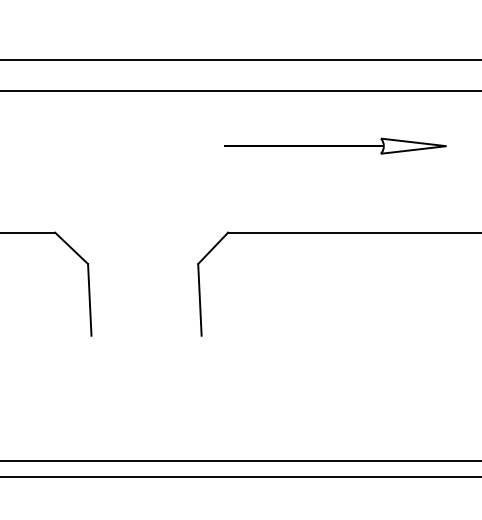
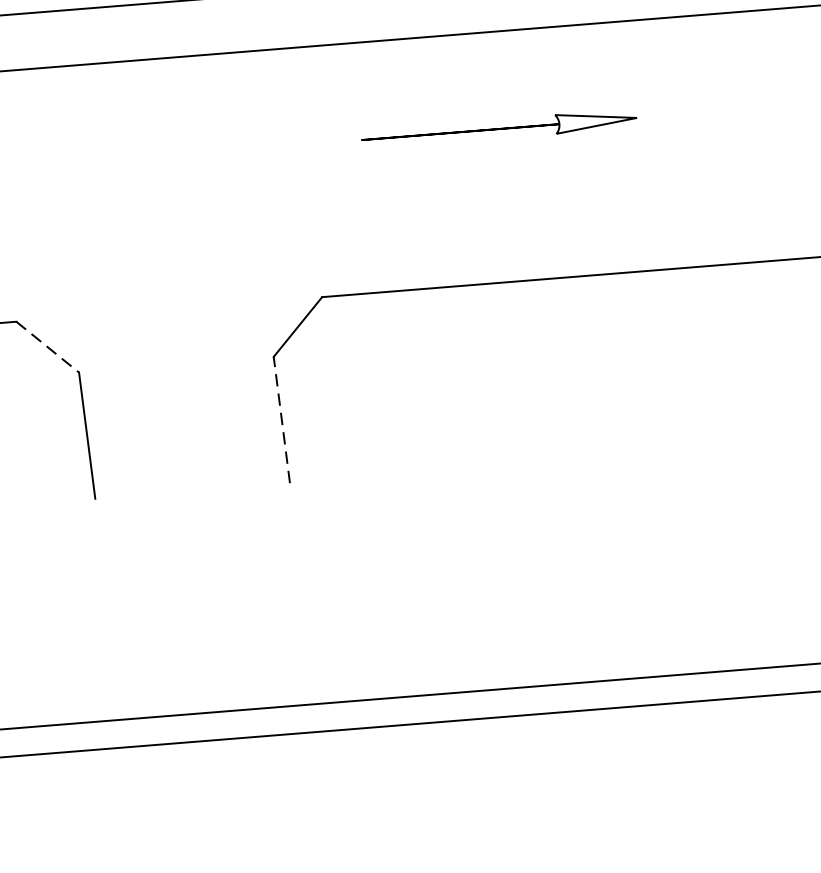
part: (335, 145) -> (499, 127), size x0.7
line: (71, 248) -> (47, 347), solid -> dashed
line: (199, 299) -> (281, 419), solid -> dashed

